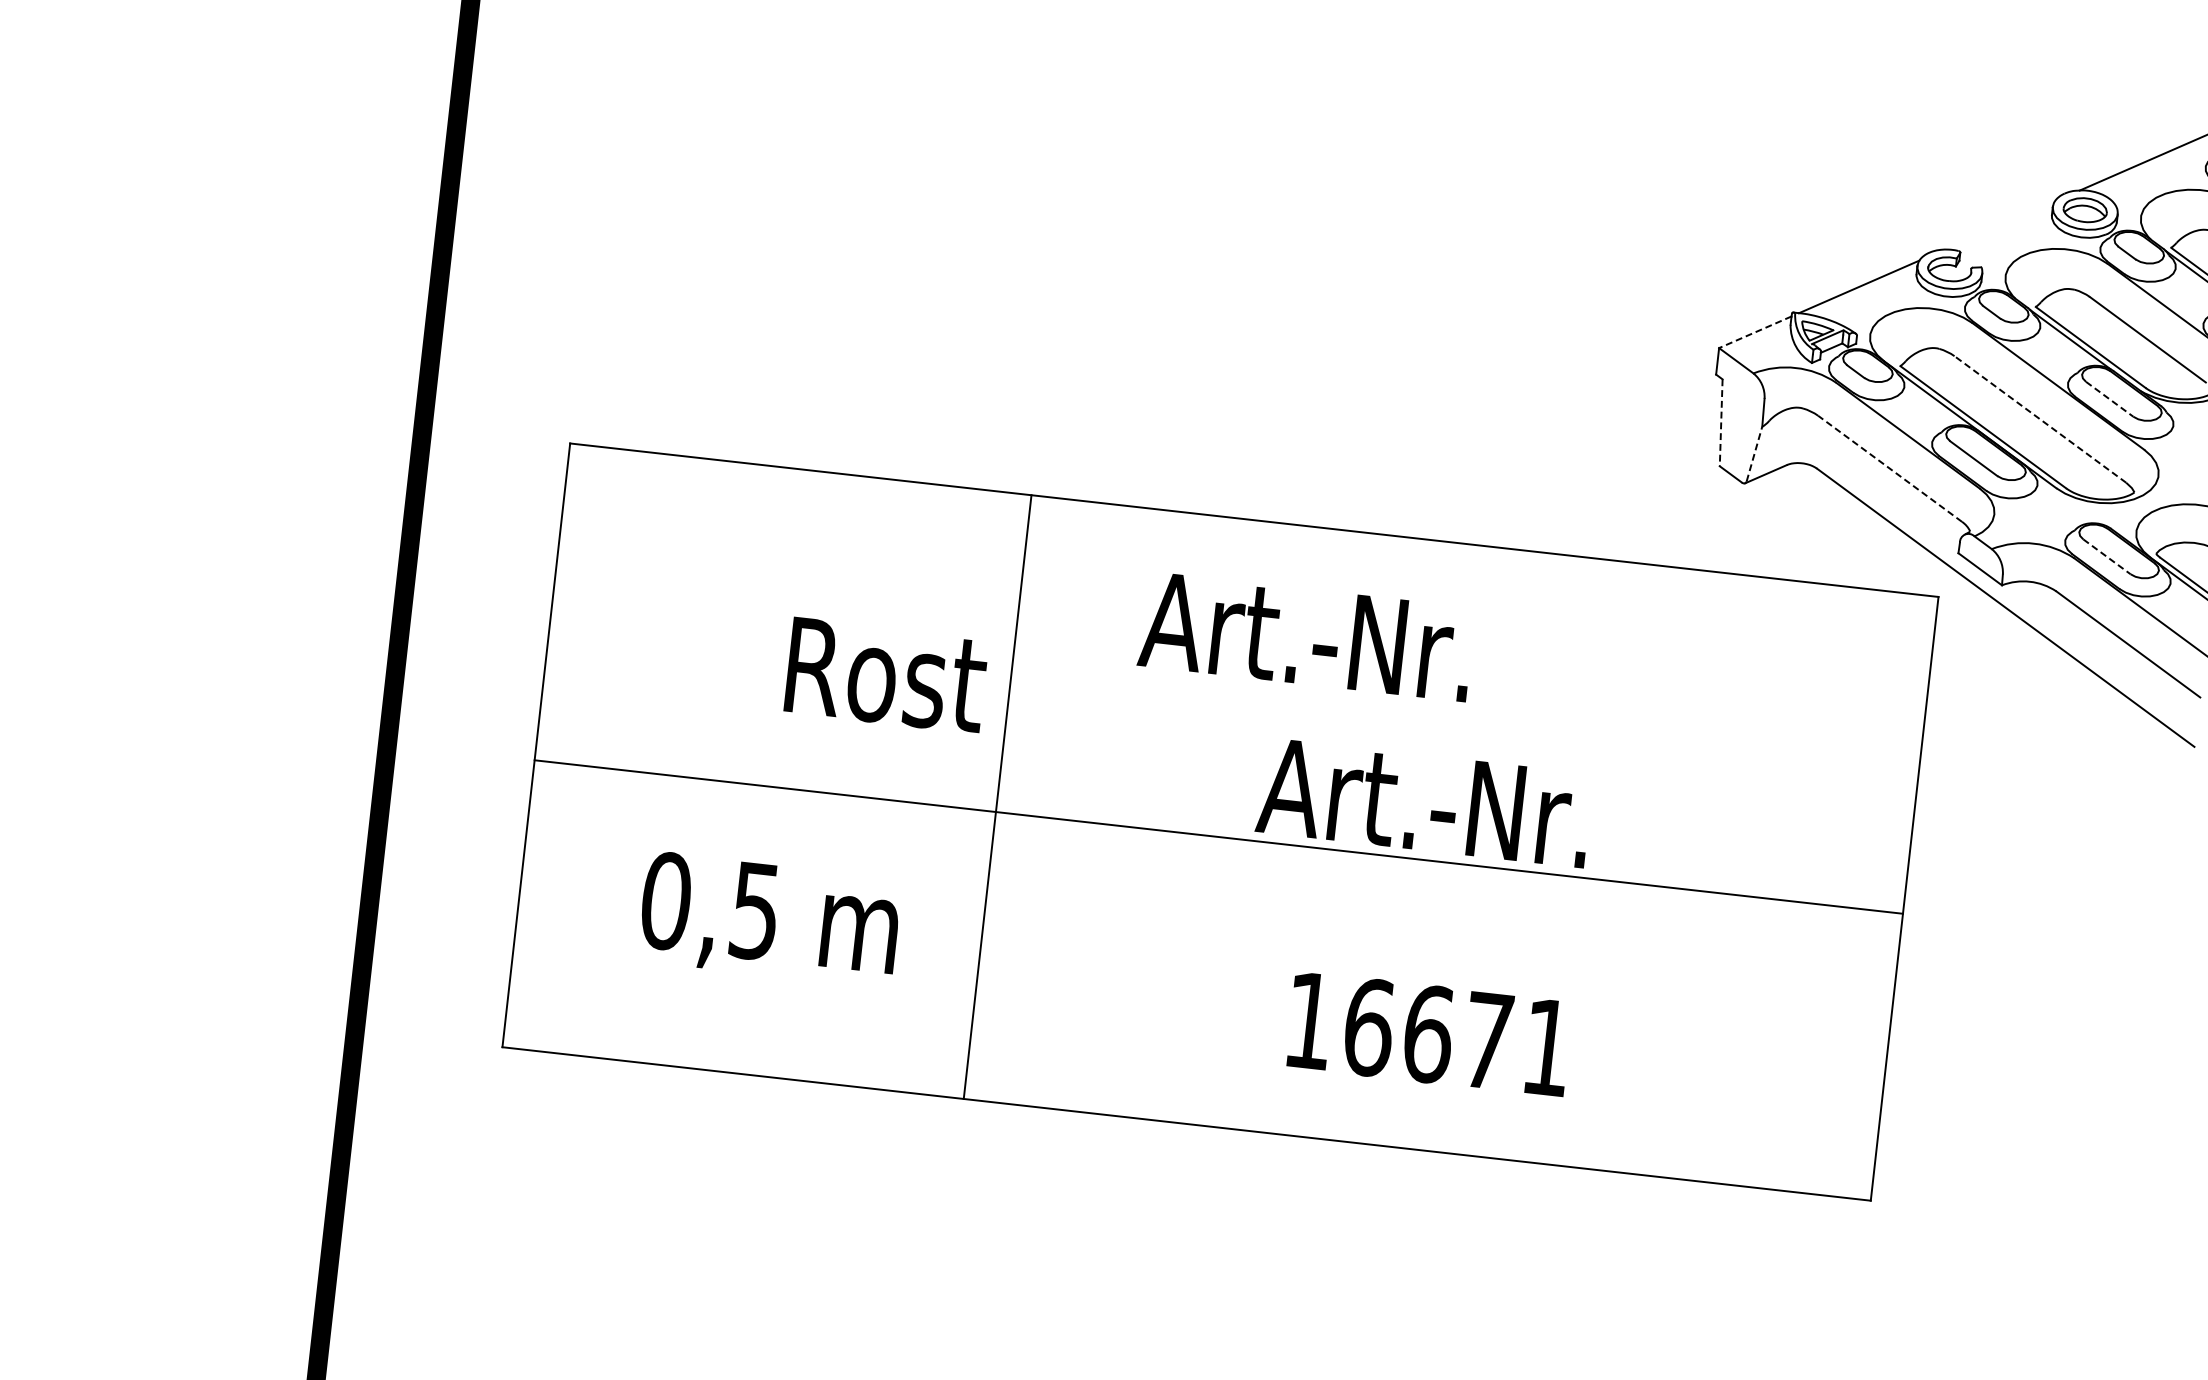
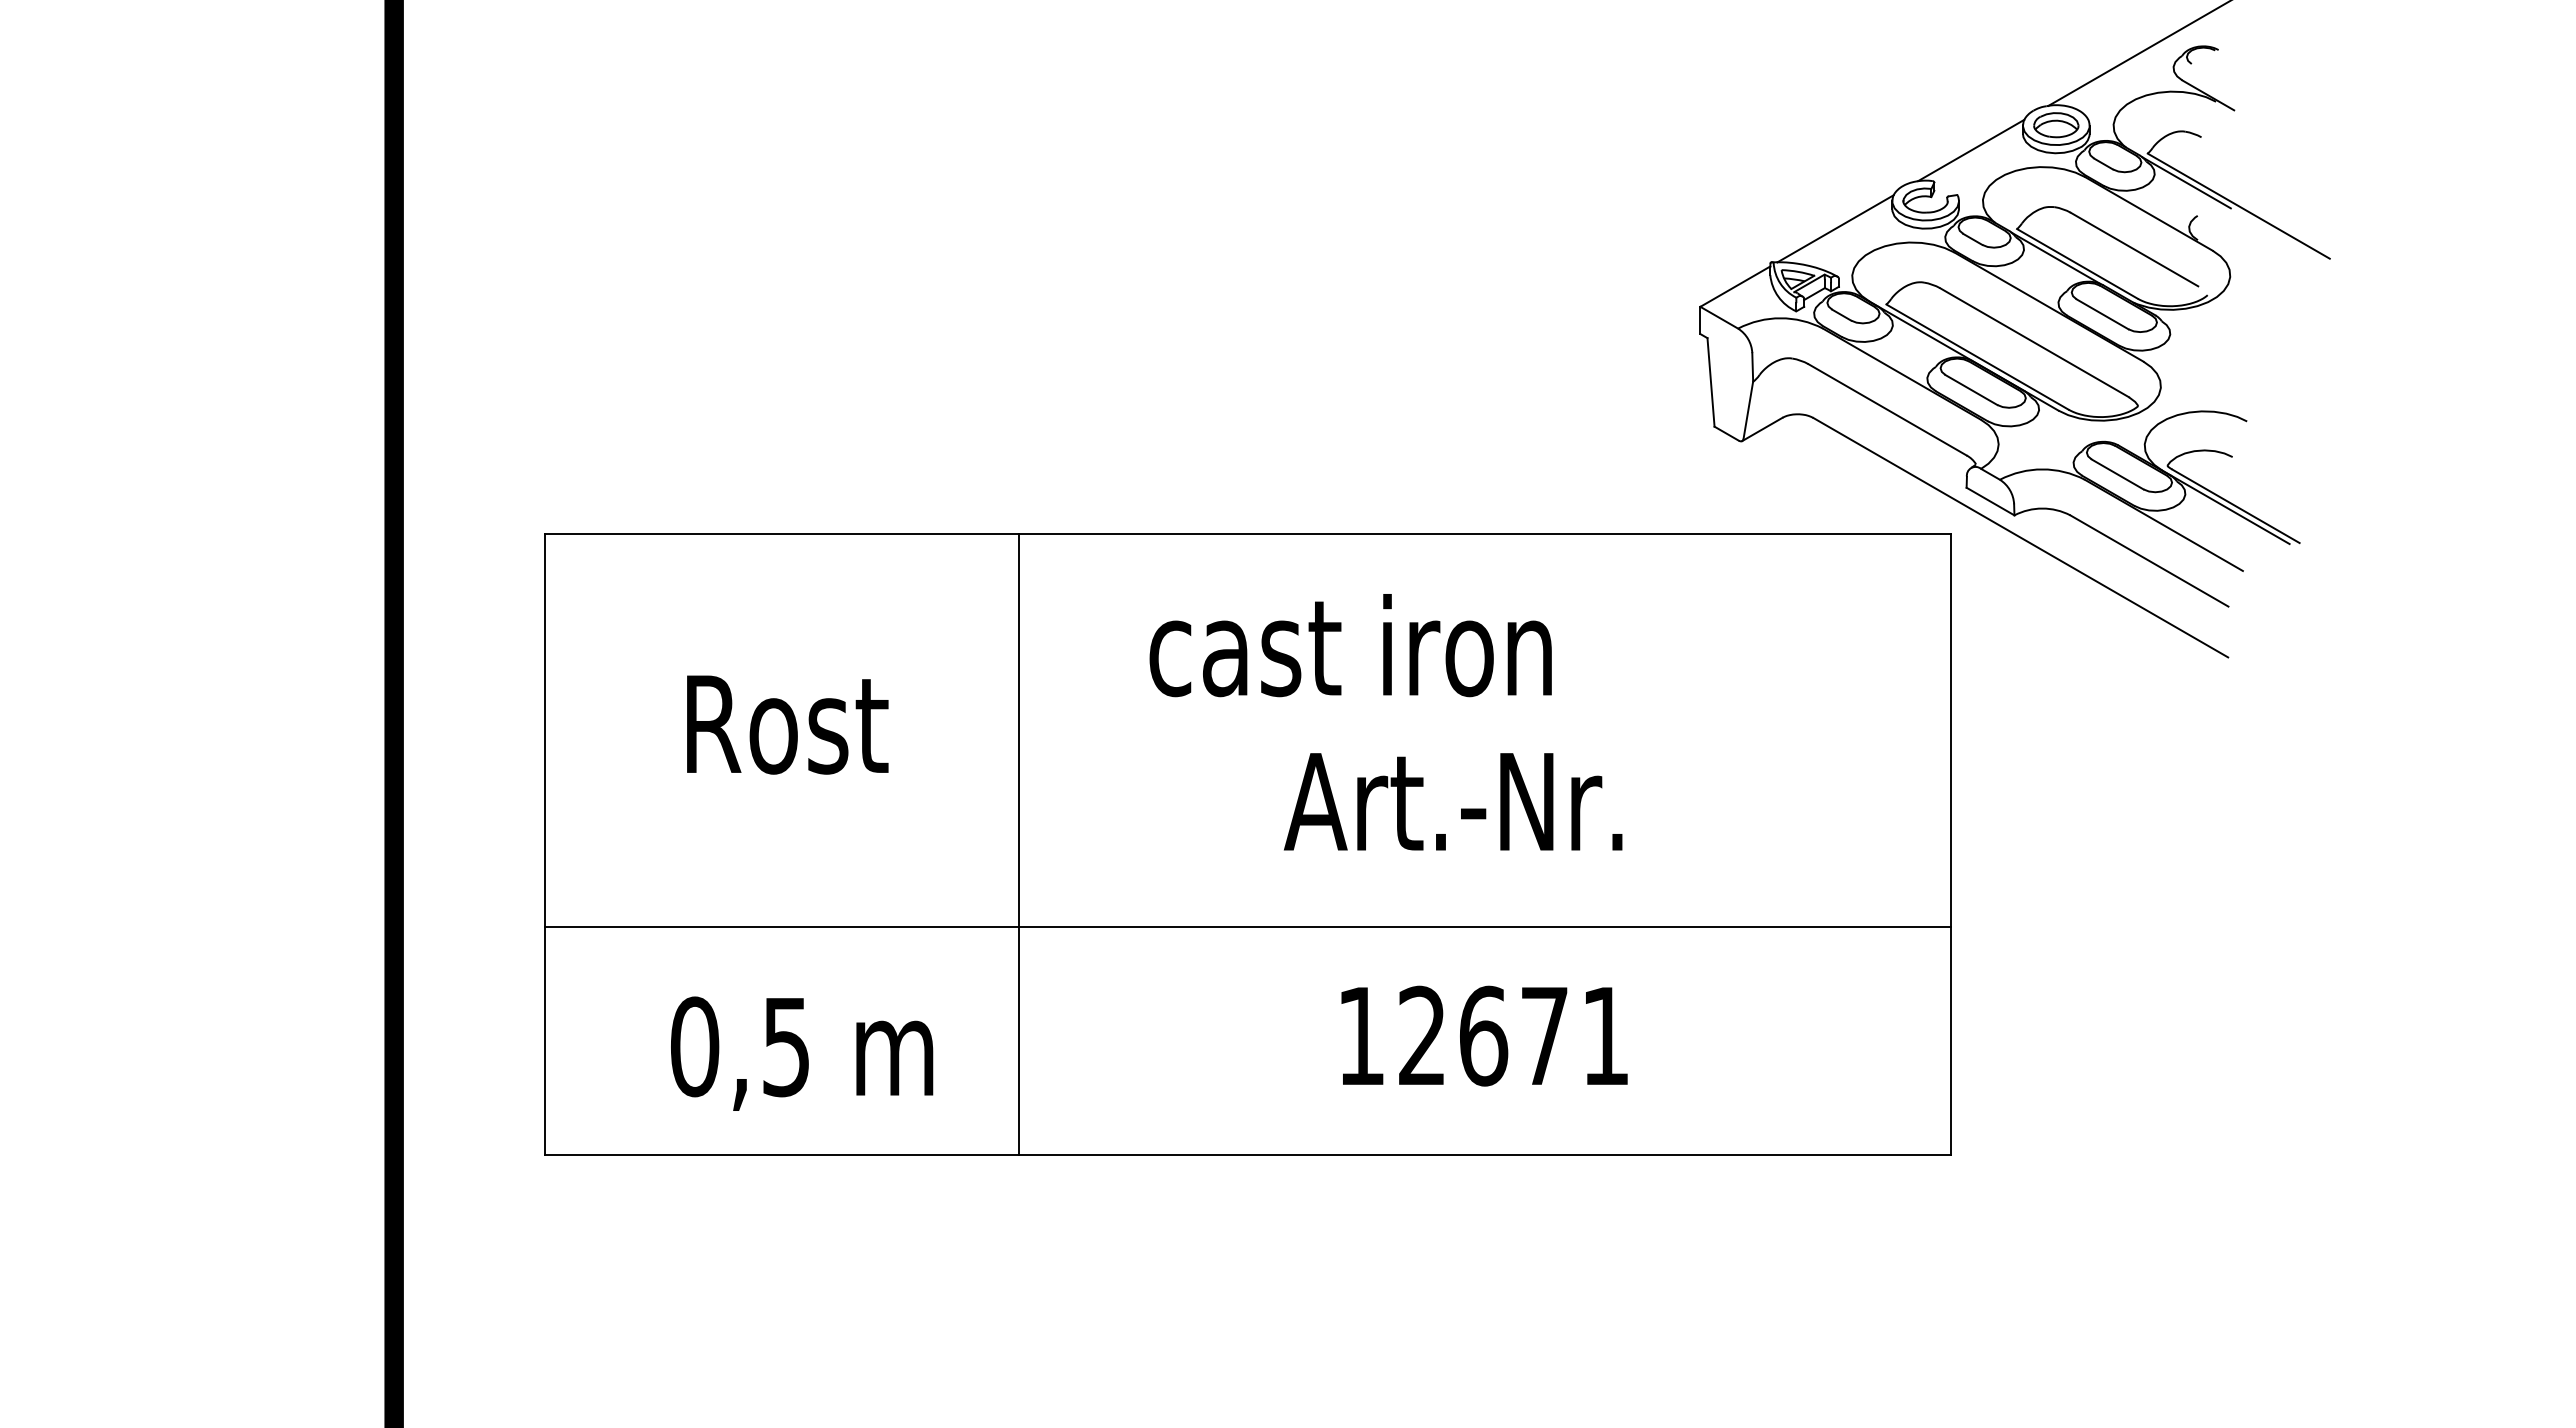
line: (2000, 225) -> (1971, 150), added
line: (1754, 332) -> (1734, 286), dashed -> solid
line: (2109, 399) -> (2102, 314), dashed -> solid
line: (2040, 419) -> (2034, 342), dashed -> solid
line: (1721, 422) -> (1711, 382), dashed -> solid
line: (1754, 453) -> (1748, 409), dashed -> solid
line: (1889, 468) -> (1887, 409), dashed -> solid
line: (2106, 556) -> (2117, 474), dashed -> solid
text: (1339, 639) -> (1348, 645), Art.-Nr. -> cast iron
text: (886, 675) -> (787, 724), moved
line: (1219, 836) -> (1248, 926), moved
text: (770, 919) -> (802, 1053), moved
text: (1369, 1026) -> (1422, 1035), 16671 -> 12671

